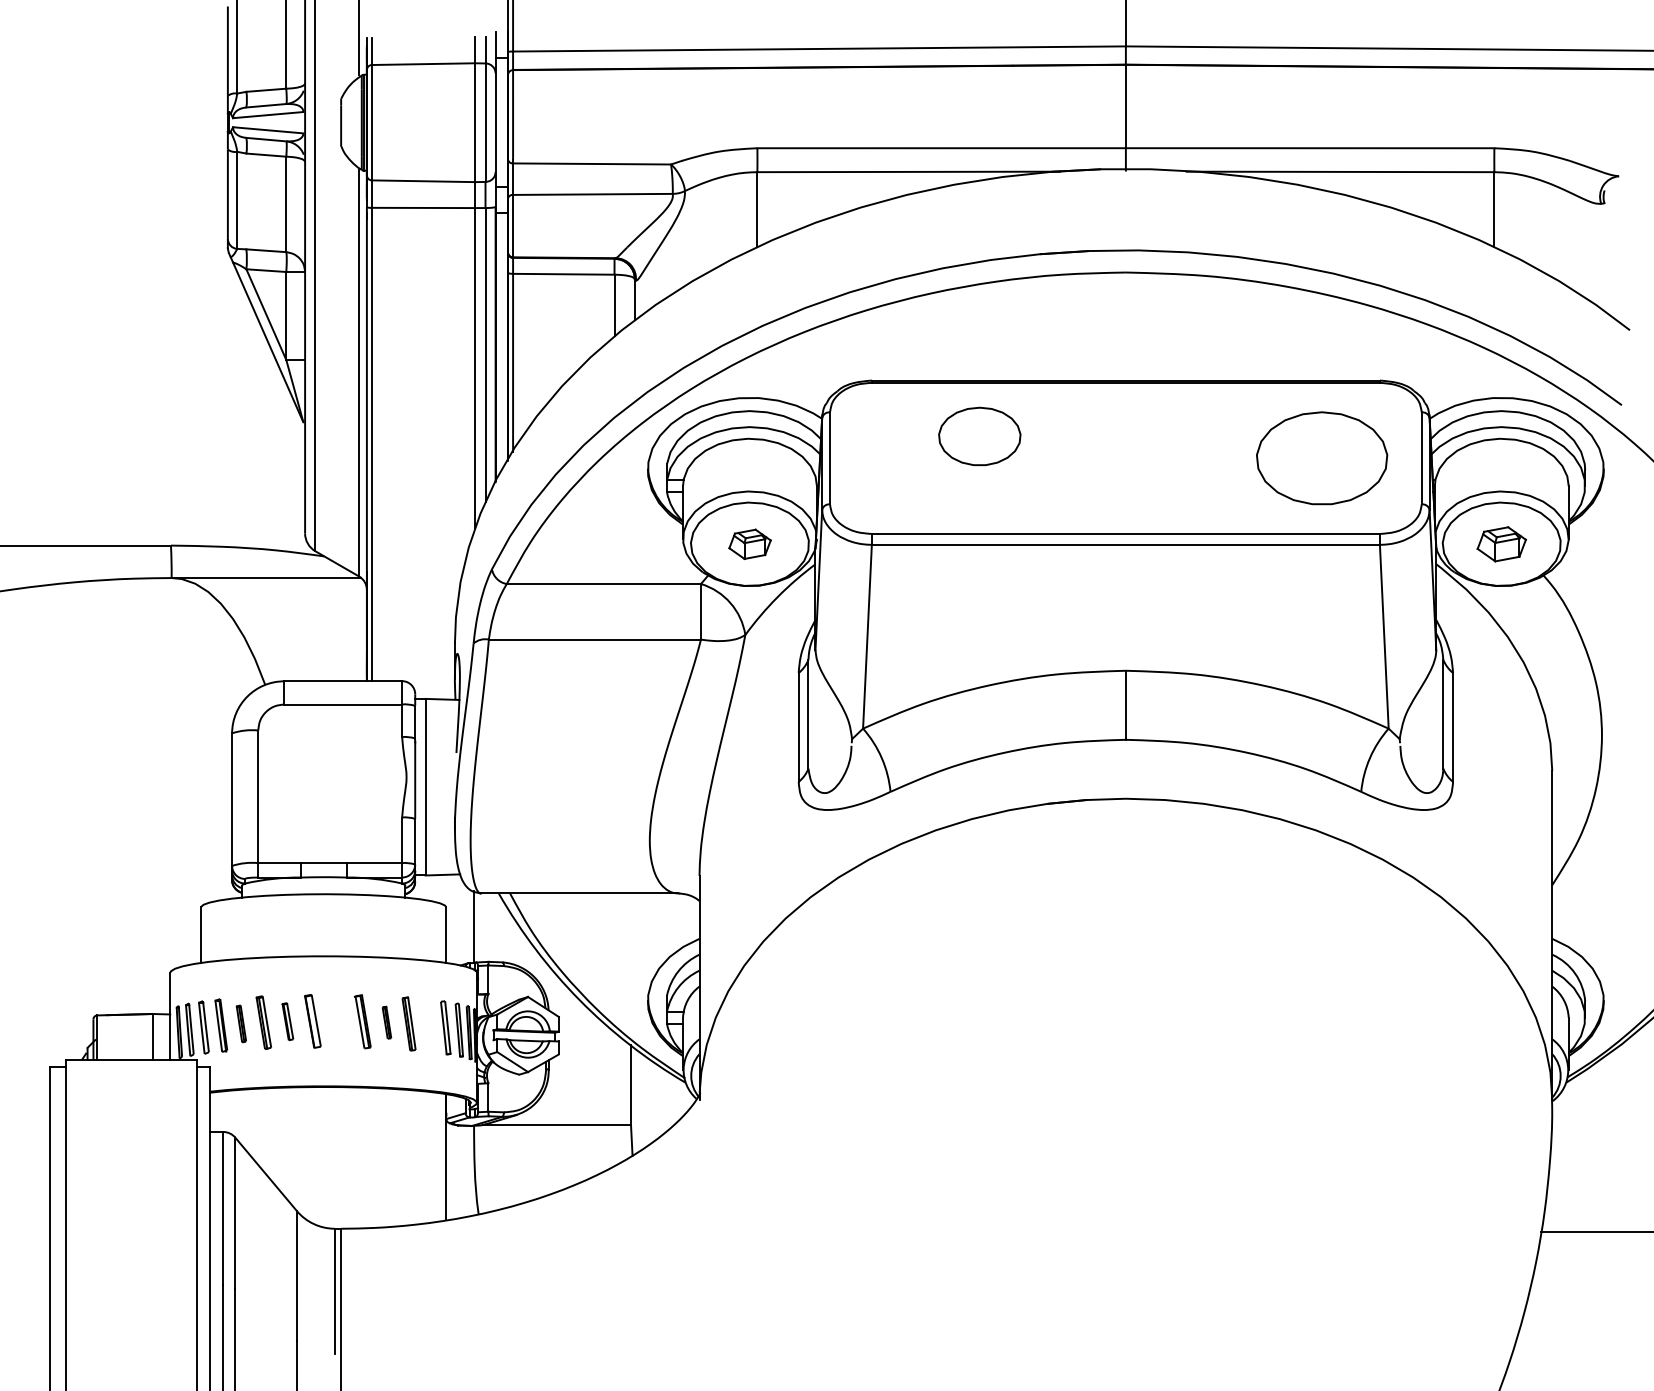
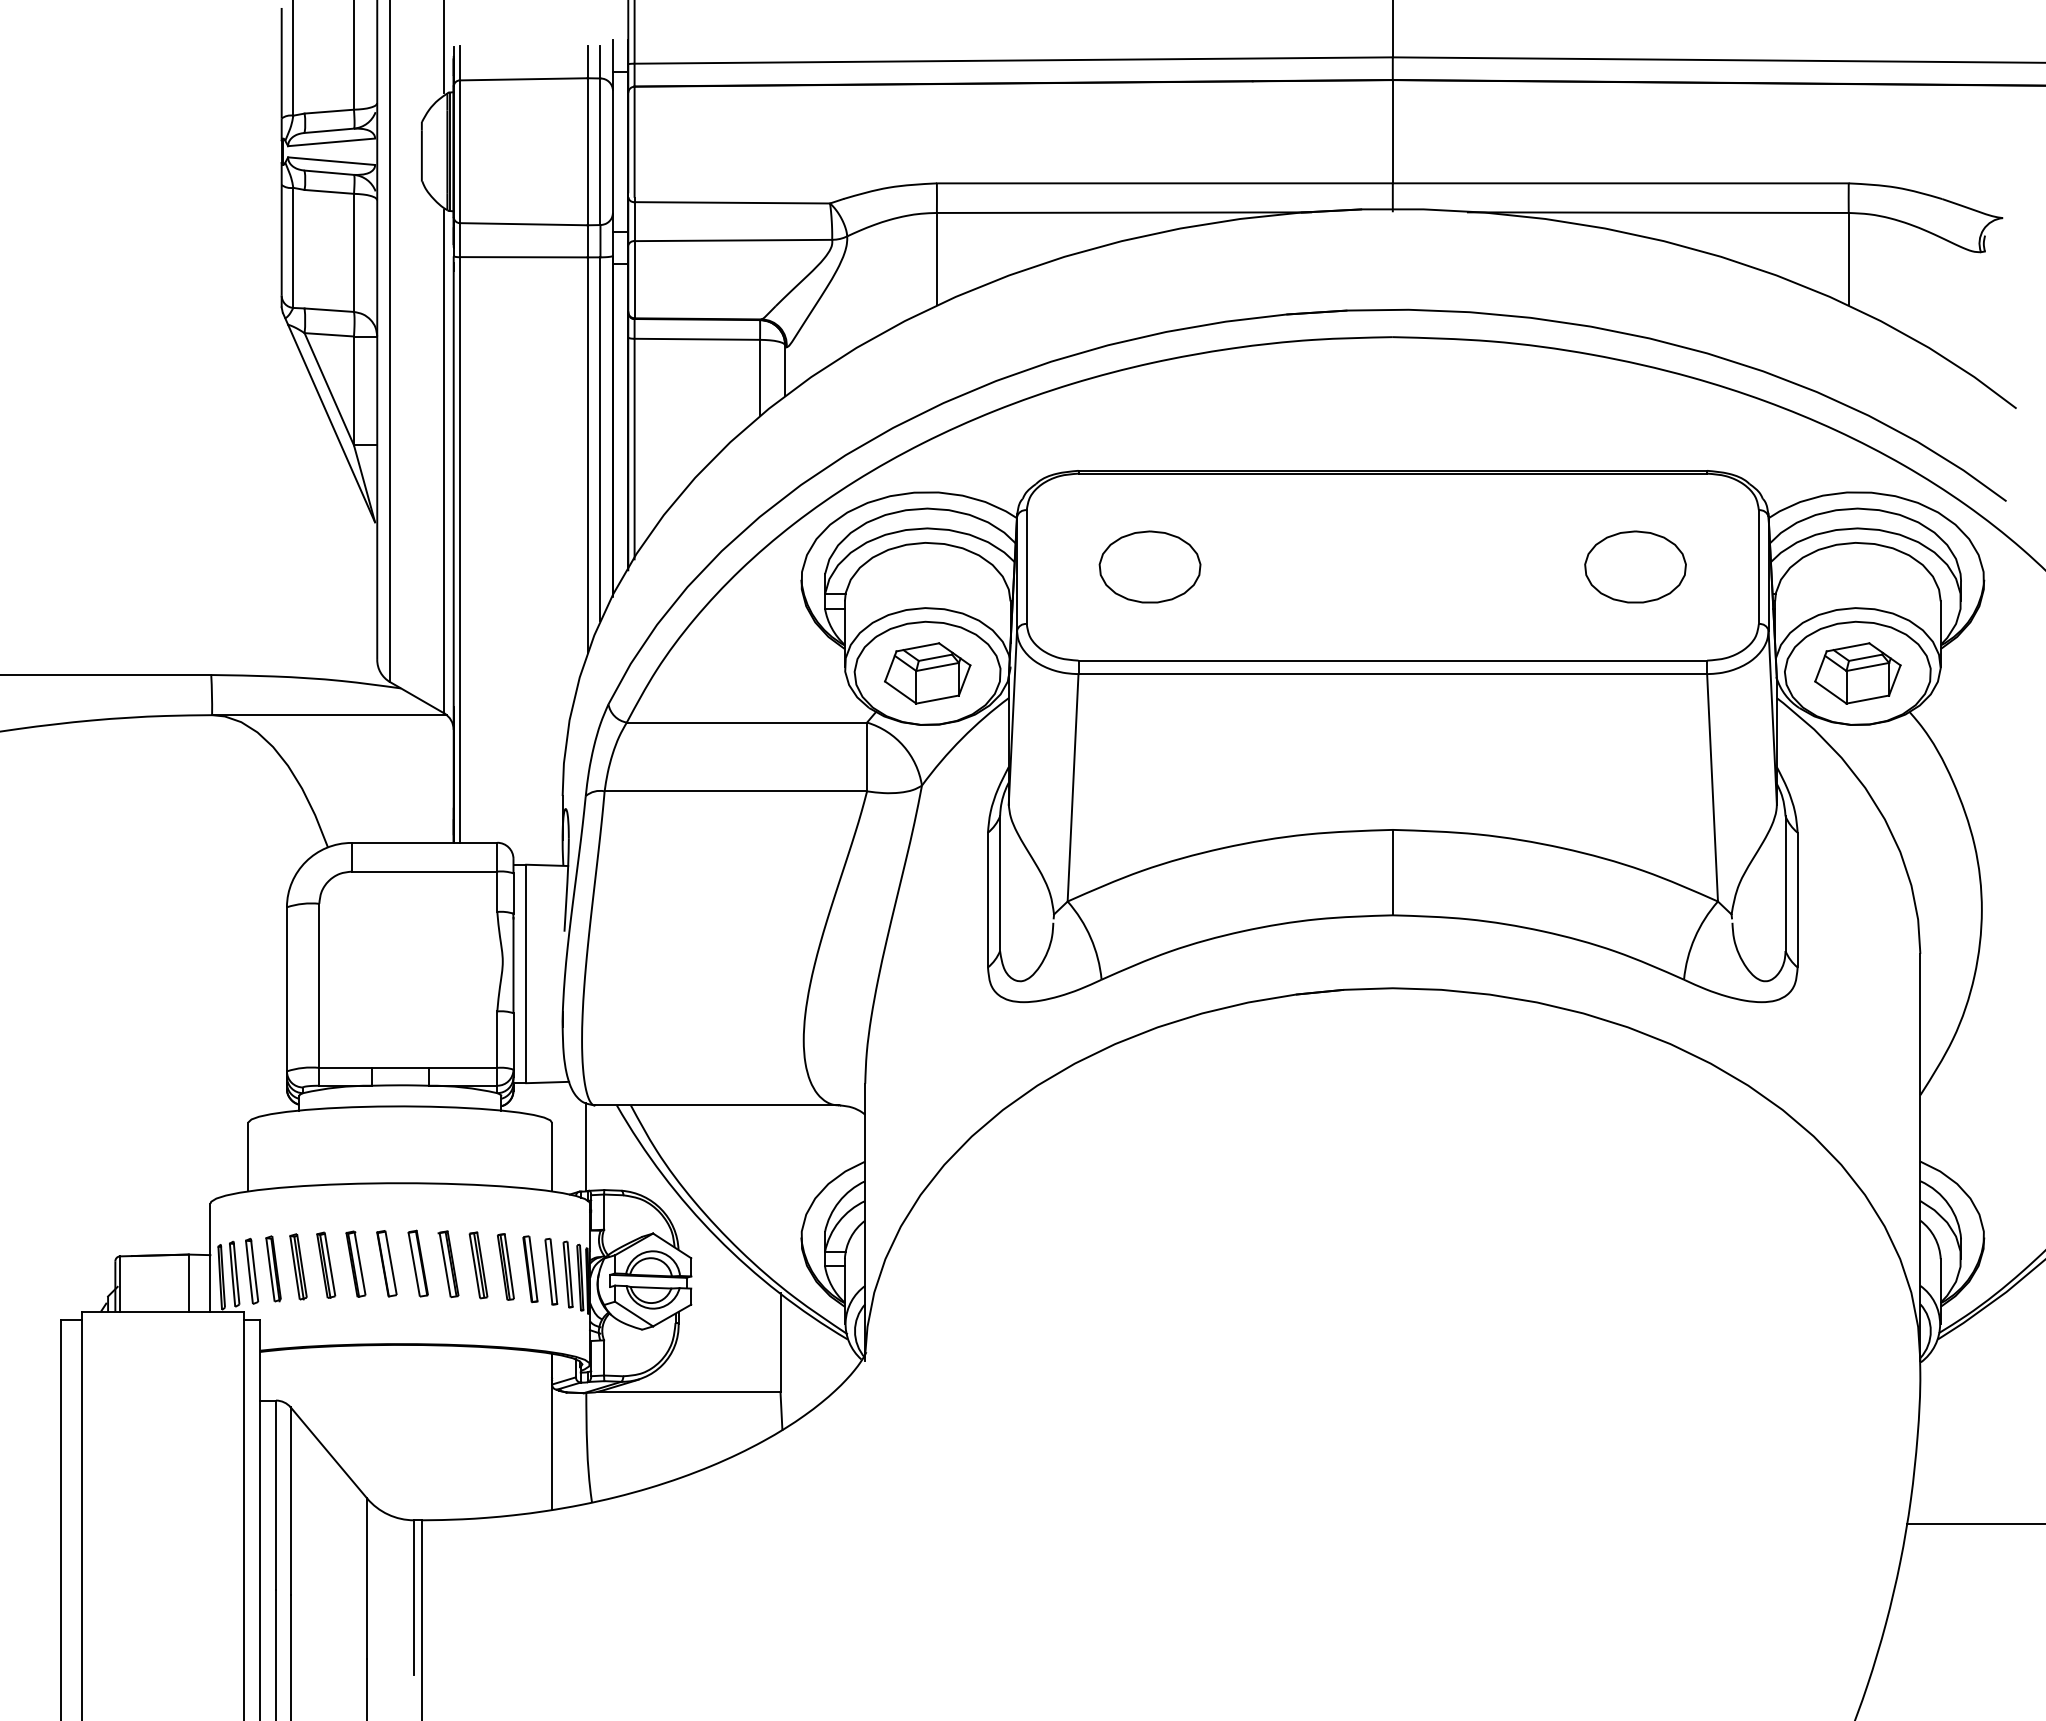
part: (979, 436) -> (1149, 566), moved
part: (1322, 457) -> (1635, 566), size x0.62
part: (749, 544) -> (927, 673), size x1.67
part: (1501, 544) -> (1857, 673), size x1.43
part: (287, 1021) -> (355, 1263), size x1.43
part: (337, 1021) -> (417, 1263), added
part: (386, 1022) -> (478, 1265), size x1.67
part: (241, 1023) -> (298, 1266), size x1.43
part: (428, 1025) -> (530, 1268), added

